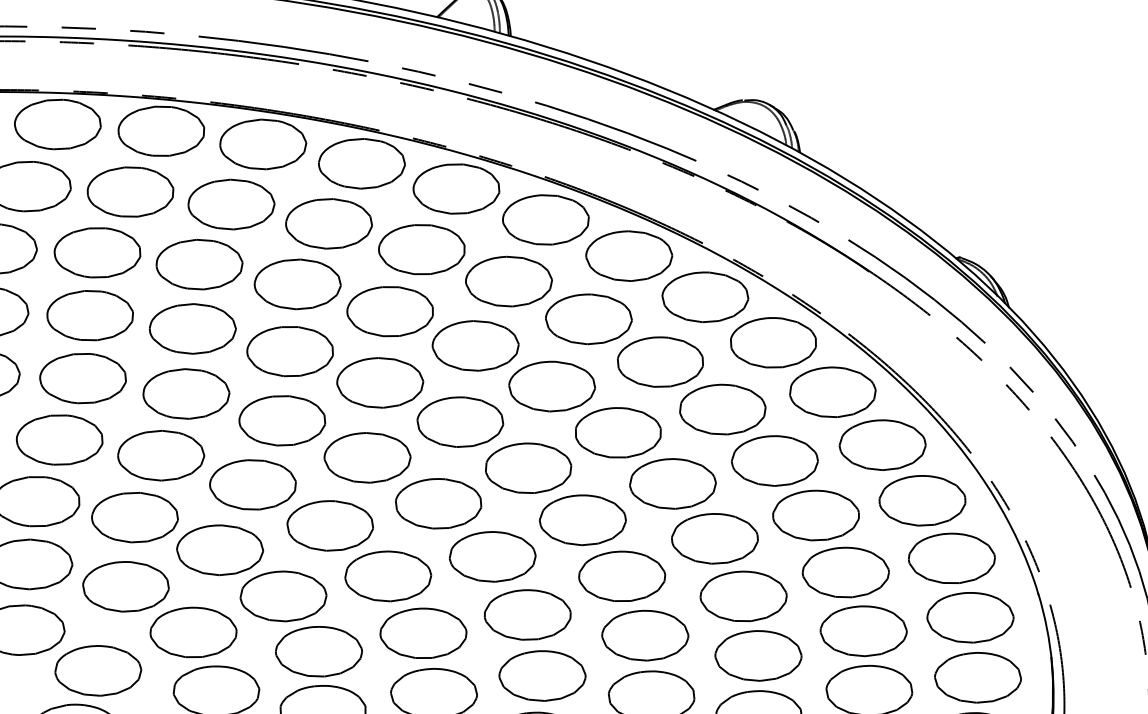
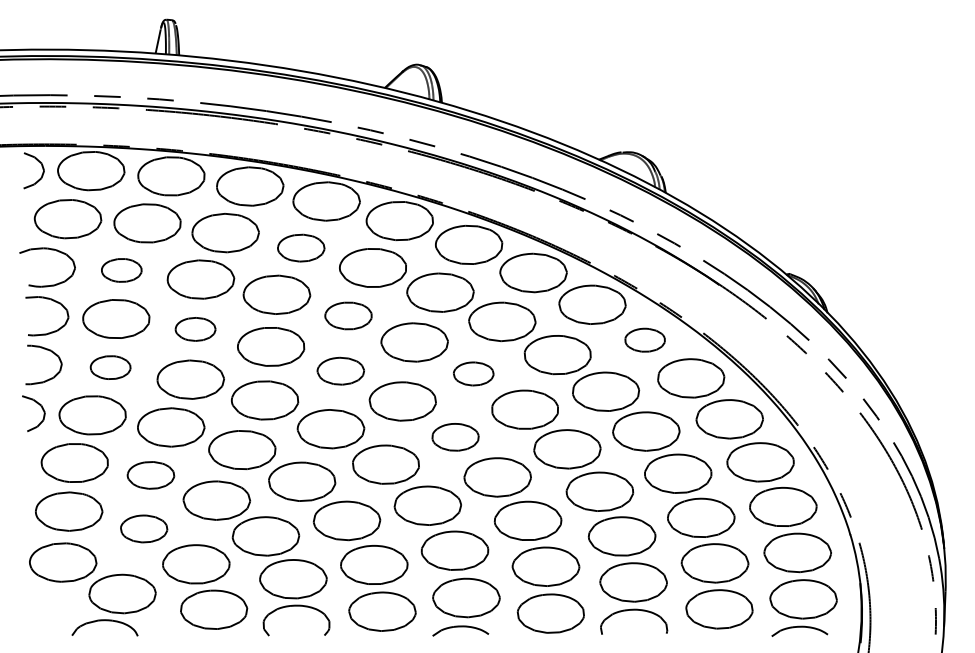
part: (329, 224) -> (301, 248), size x0.7
part: (96, 252) -> (121, 270), size x0.6
part: (390, 311) -> (348, 315), size x0.7
part: (192, 329) -> (195, 329), size x0.6
part: (772, 343) -> (644, 340), size x0.6
part: (82, 378) -> (110, 367), size x0.6
part: (379, 383) -> (340, 371), size x0.7
part: (551, 385) -> (473, 373), size x0.6
part: (528, 468) -> (455, 437), size x0.7
part: (134, 517) -> (150, 475), size x0.7
part: (126, 586) -> (144, 528), size x0.7

